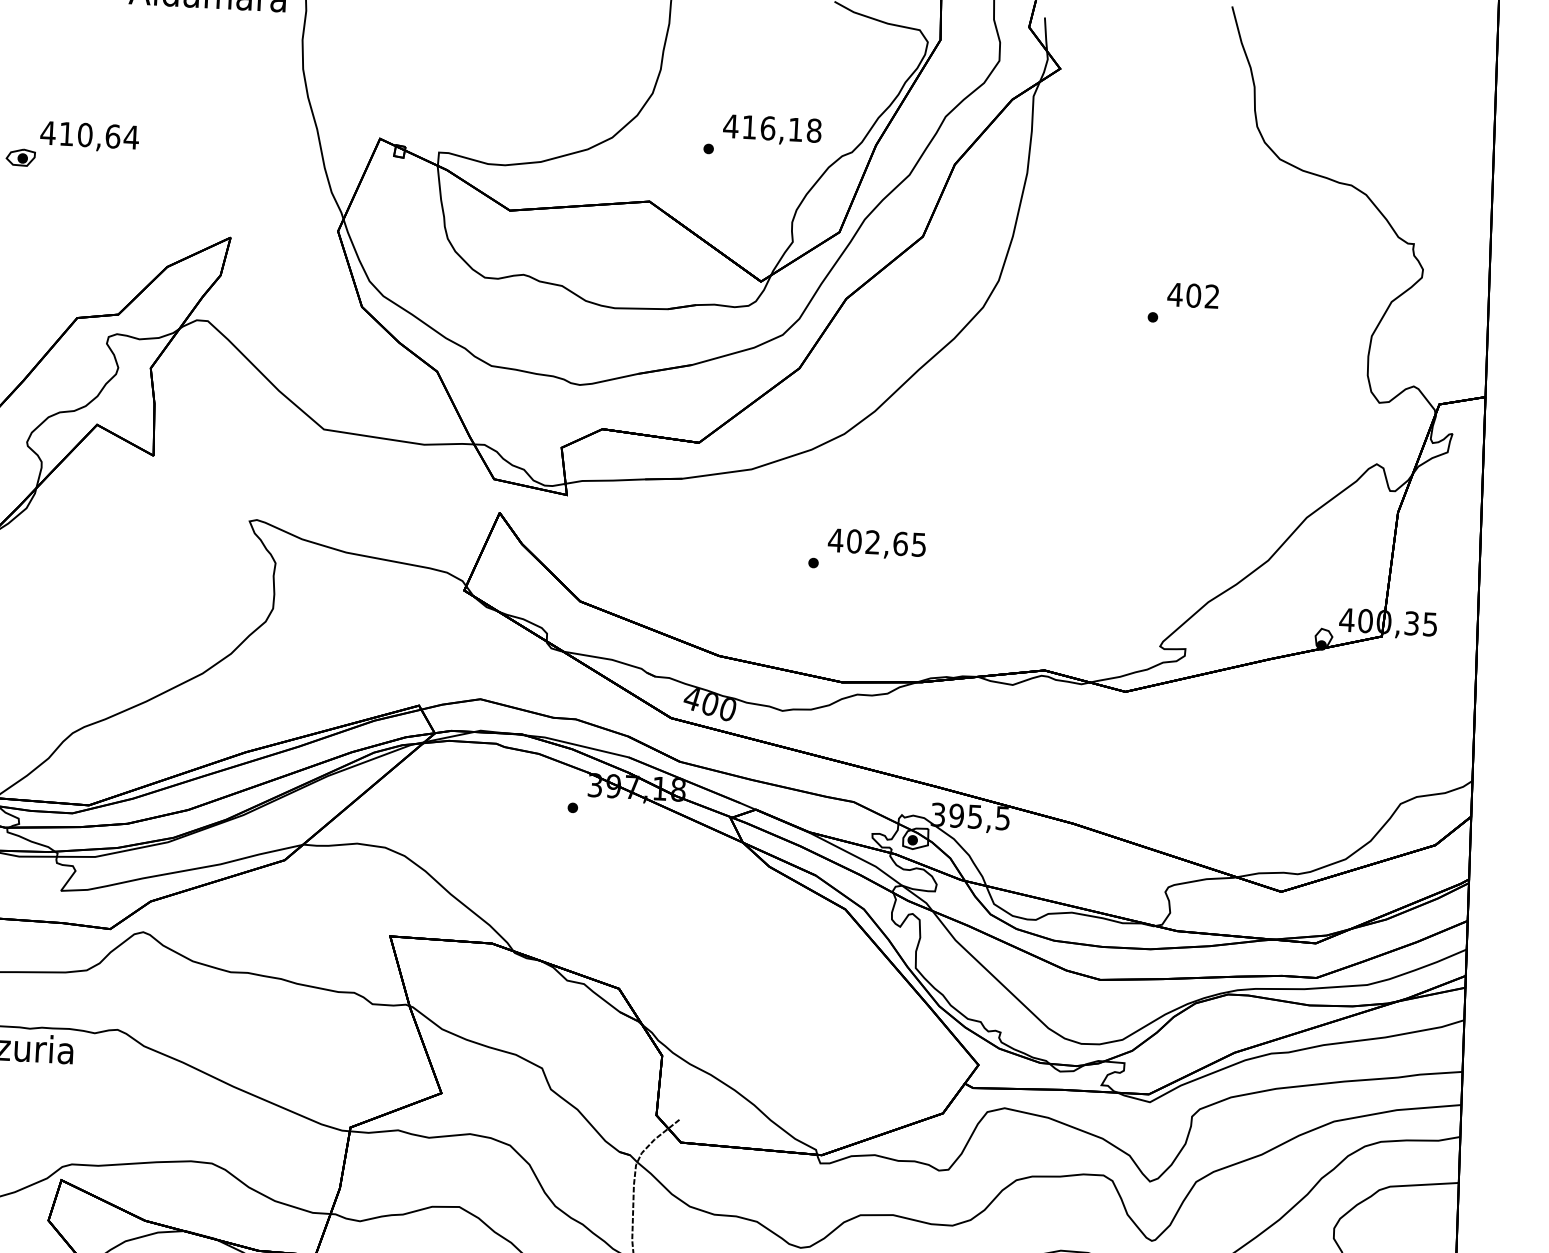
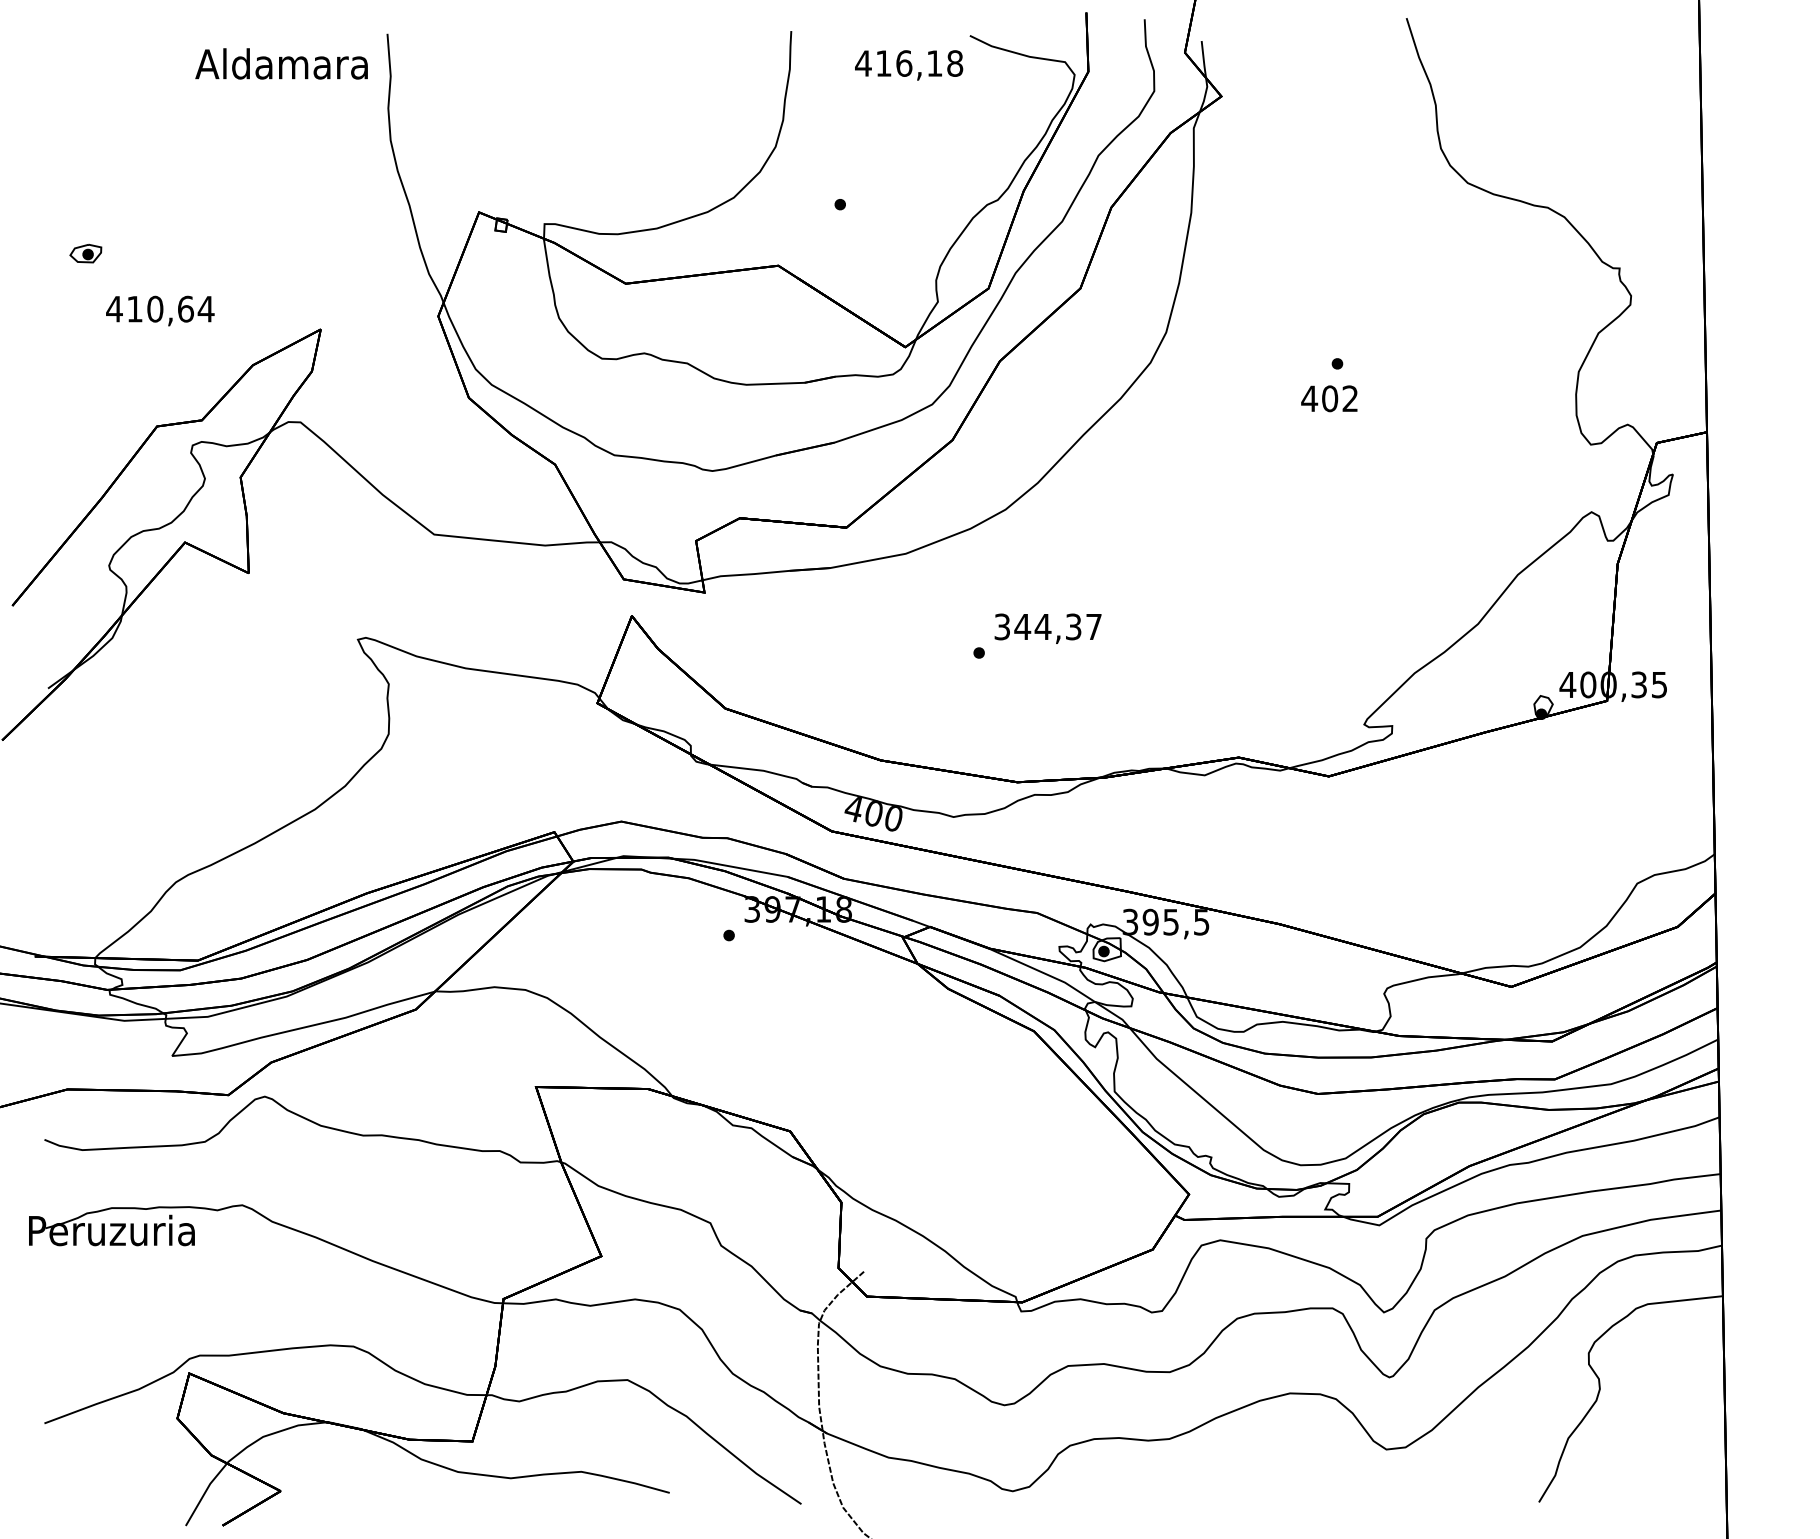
text: (772, 130) -> (909, 65), moved
text: (89, 136) -> (160, 310), moved
text: (1193, 295) -> (1329, 398), moved
text: (876, 542) -> (1047, 626), 402,65 -> 344,37

